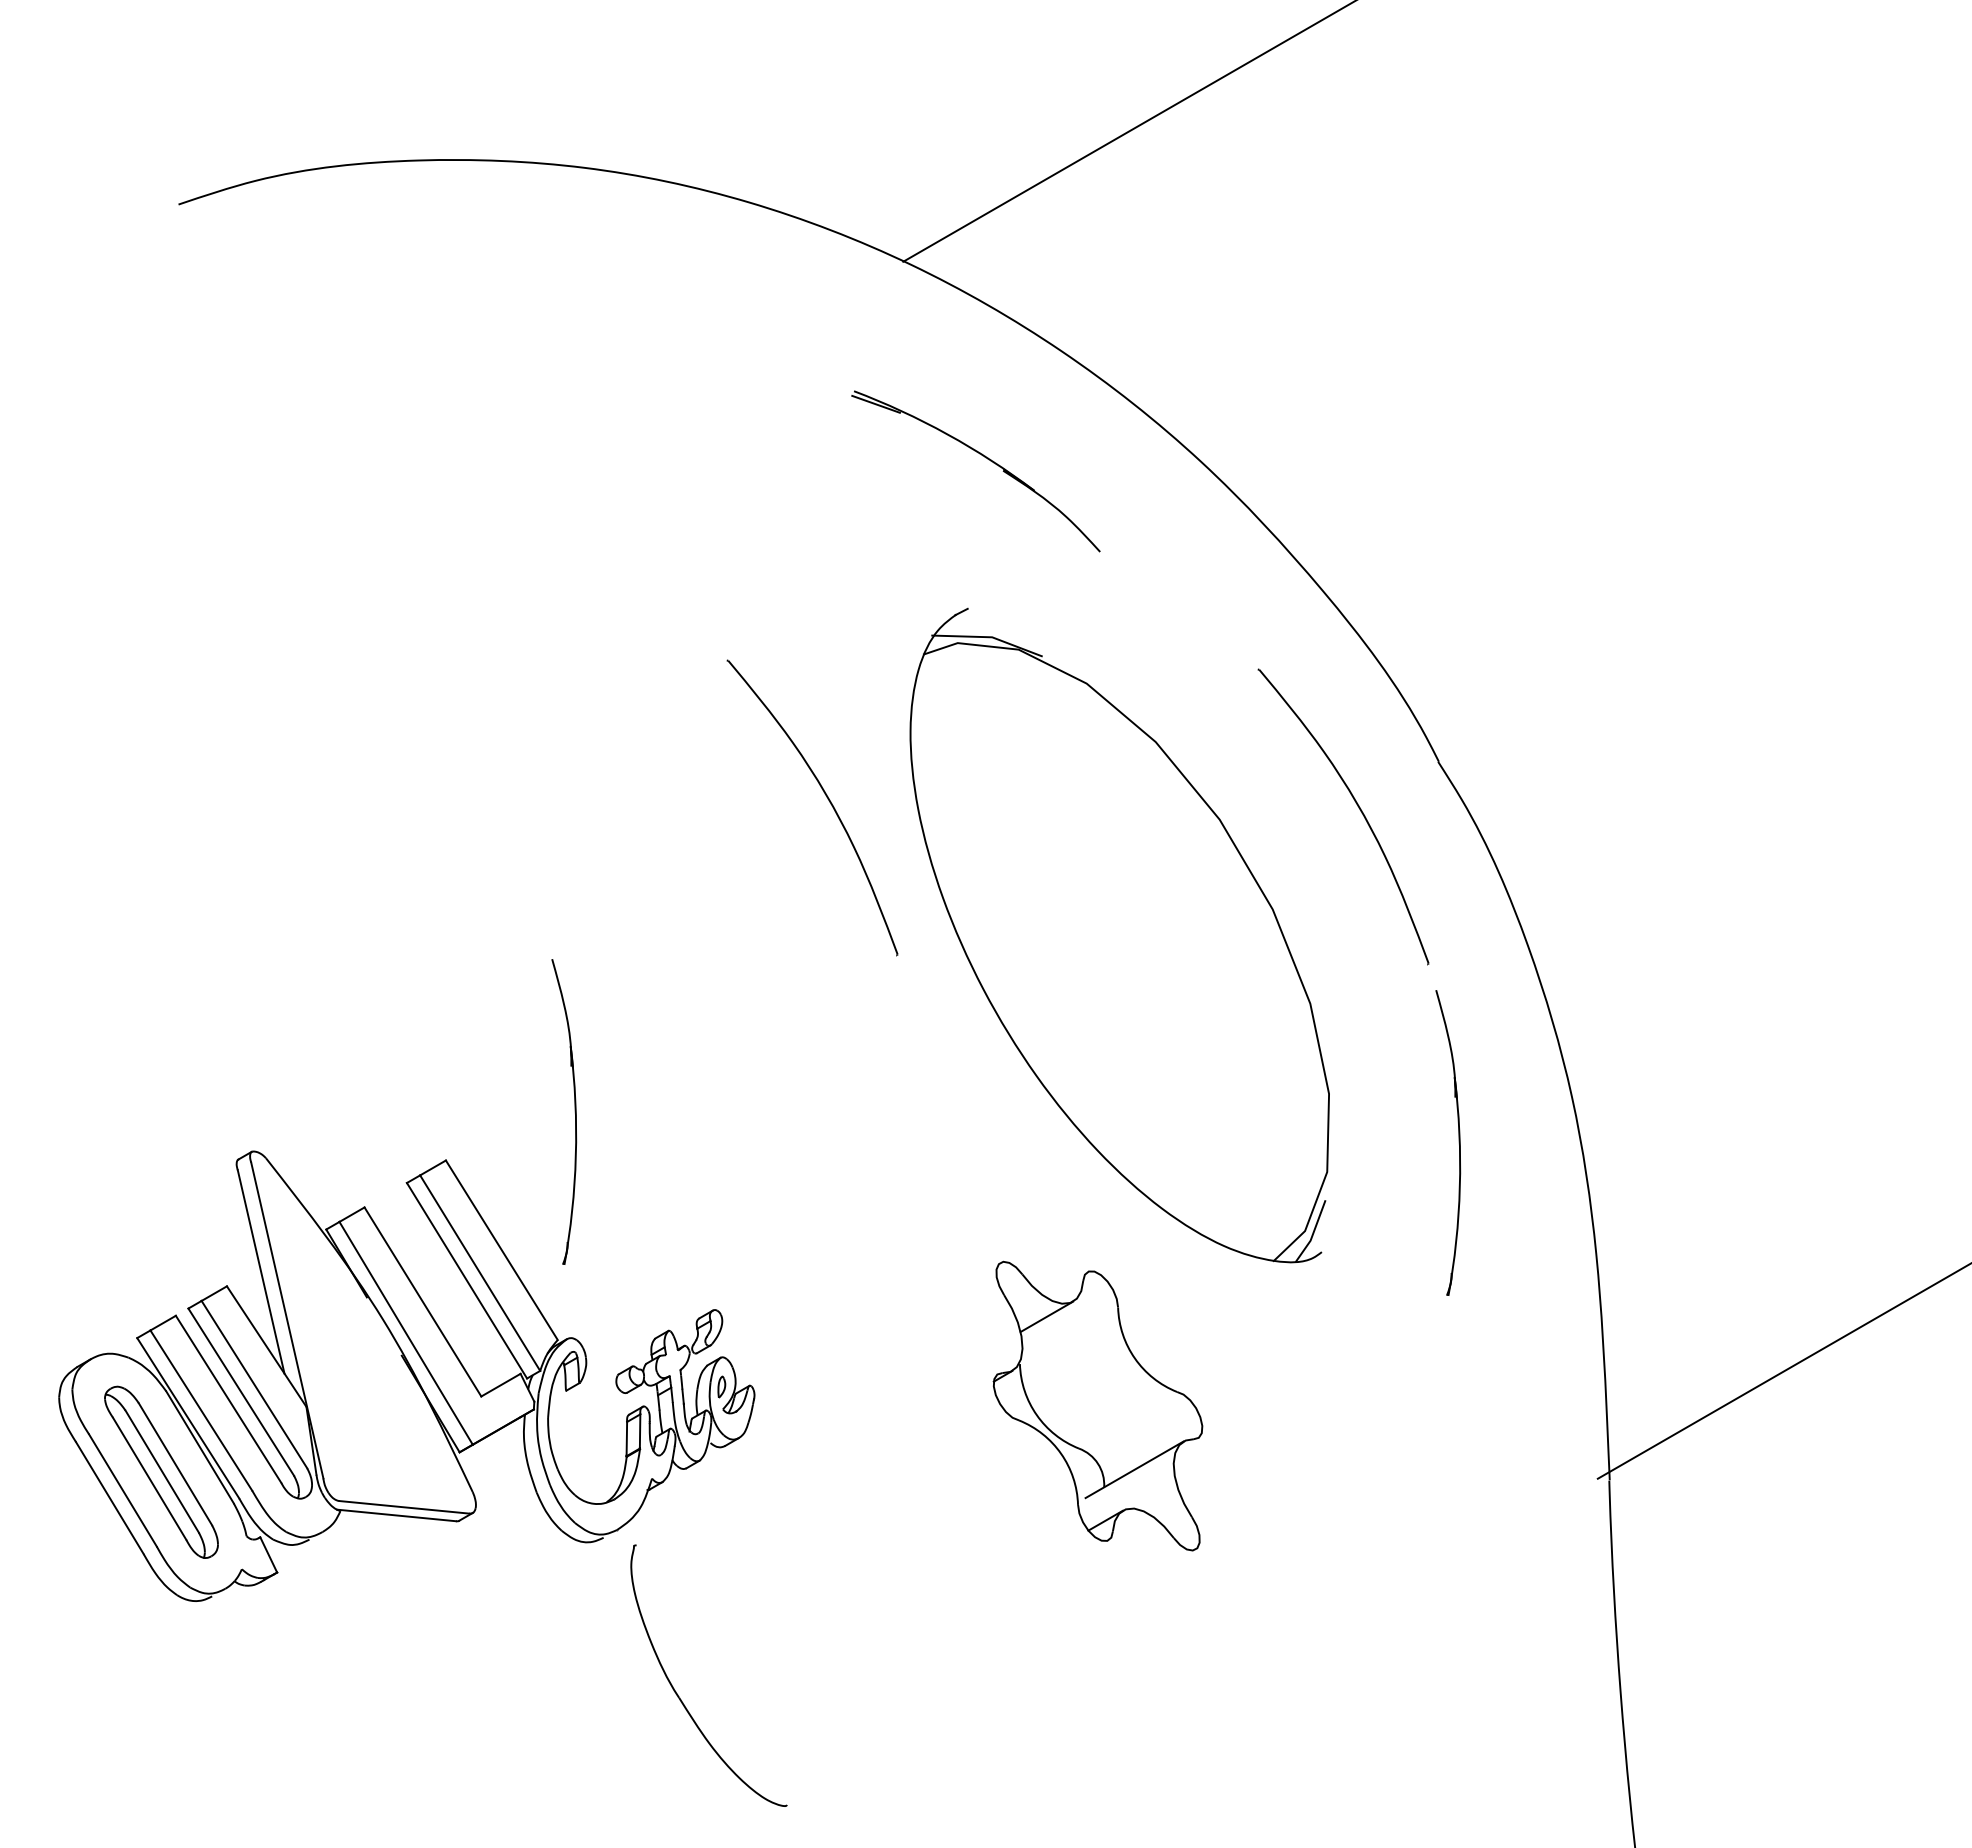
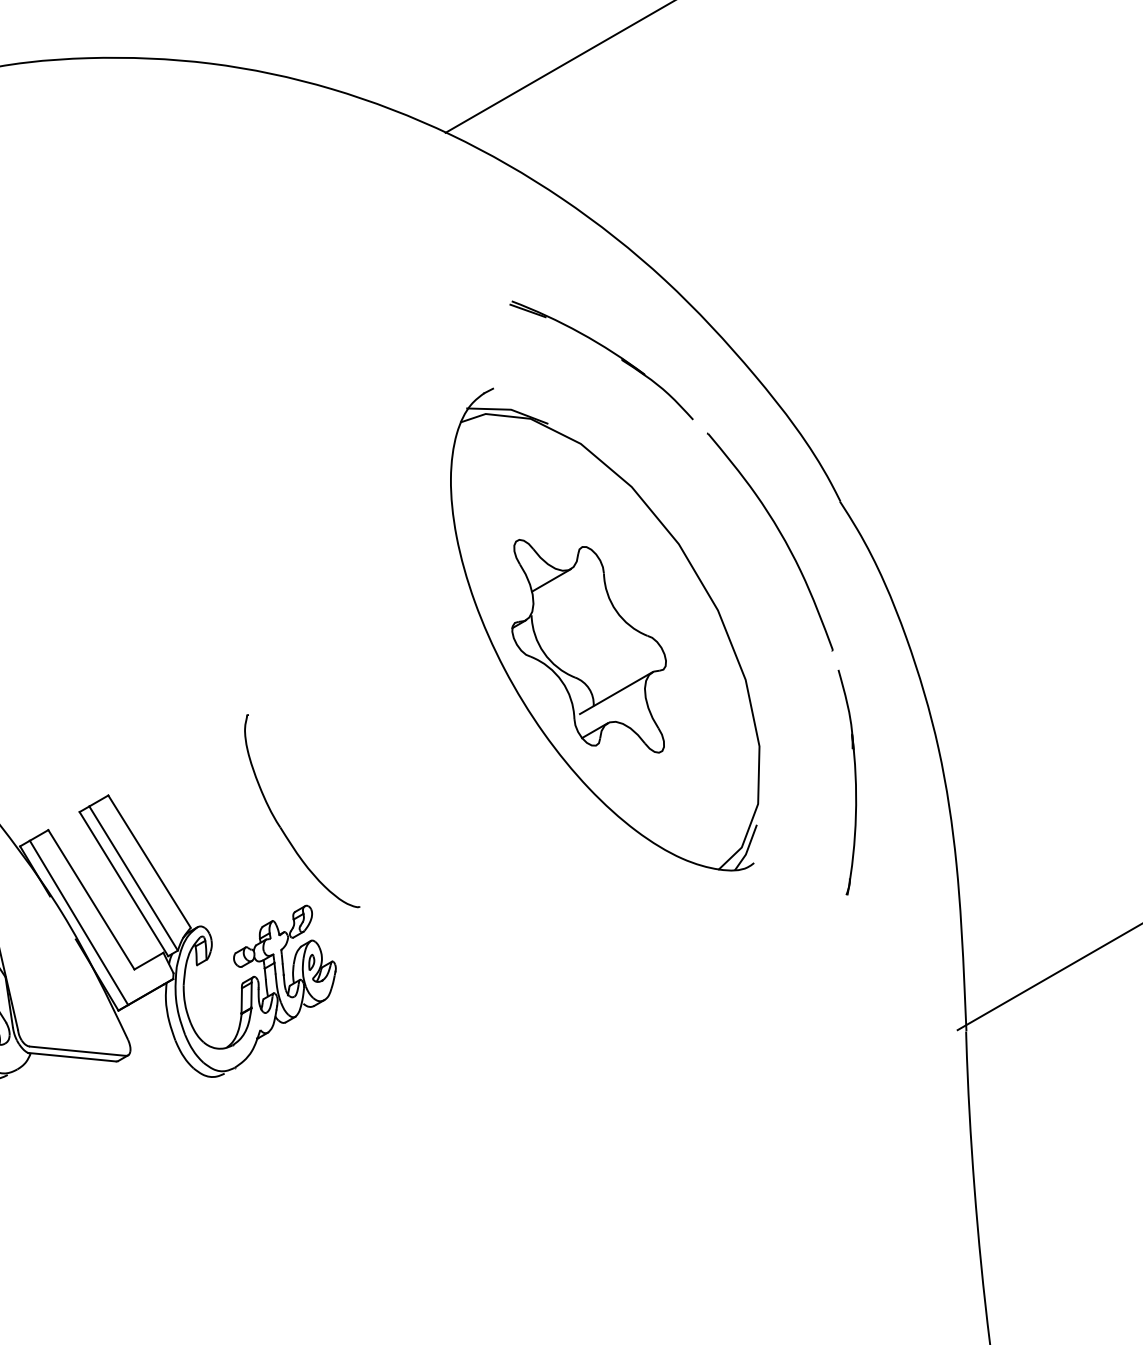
part: (982, 456) -> (606, 349), moved
part: (827, 799) -> (389, 529), removed
part: (574, 1111) -> (203, 759), removed
part: (1097, 1405) -> (588, 645), moved
part: (678, 1694) -> (279, 824), moved

